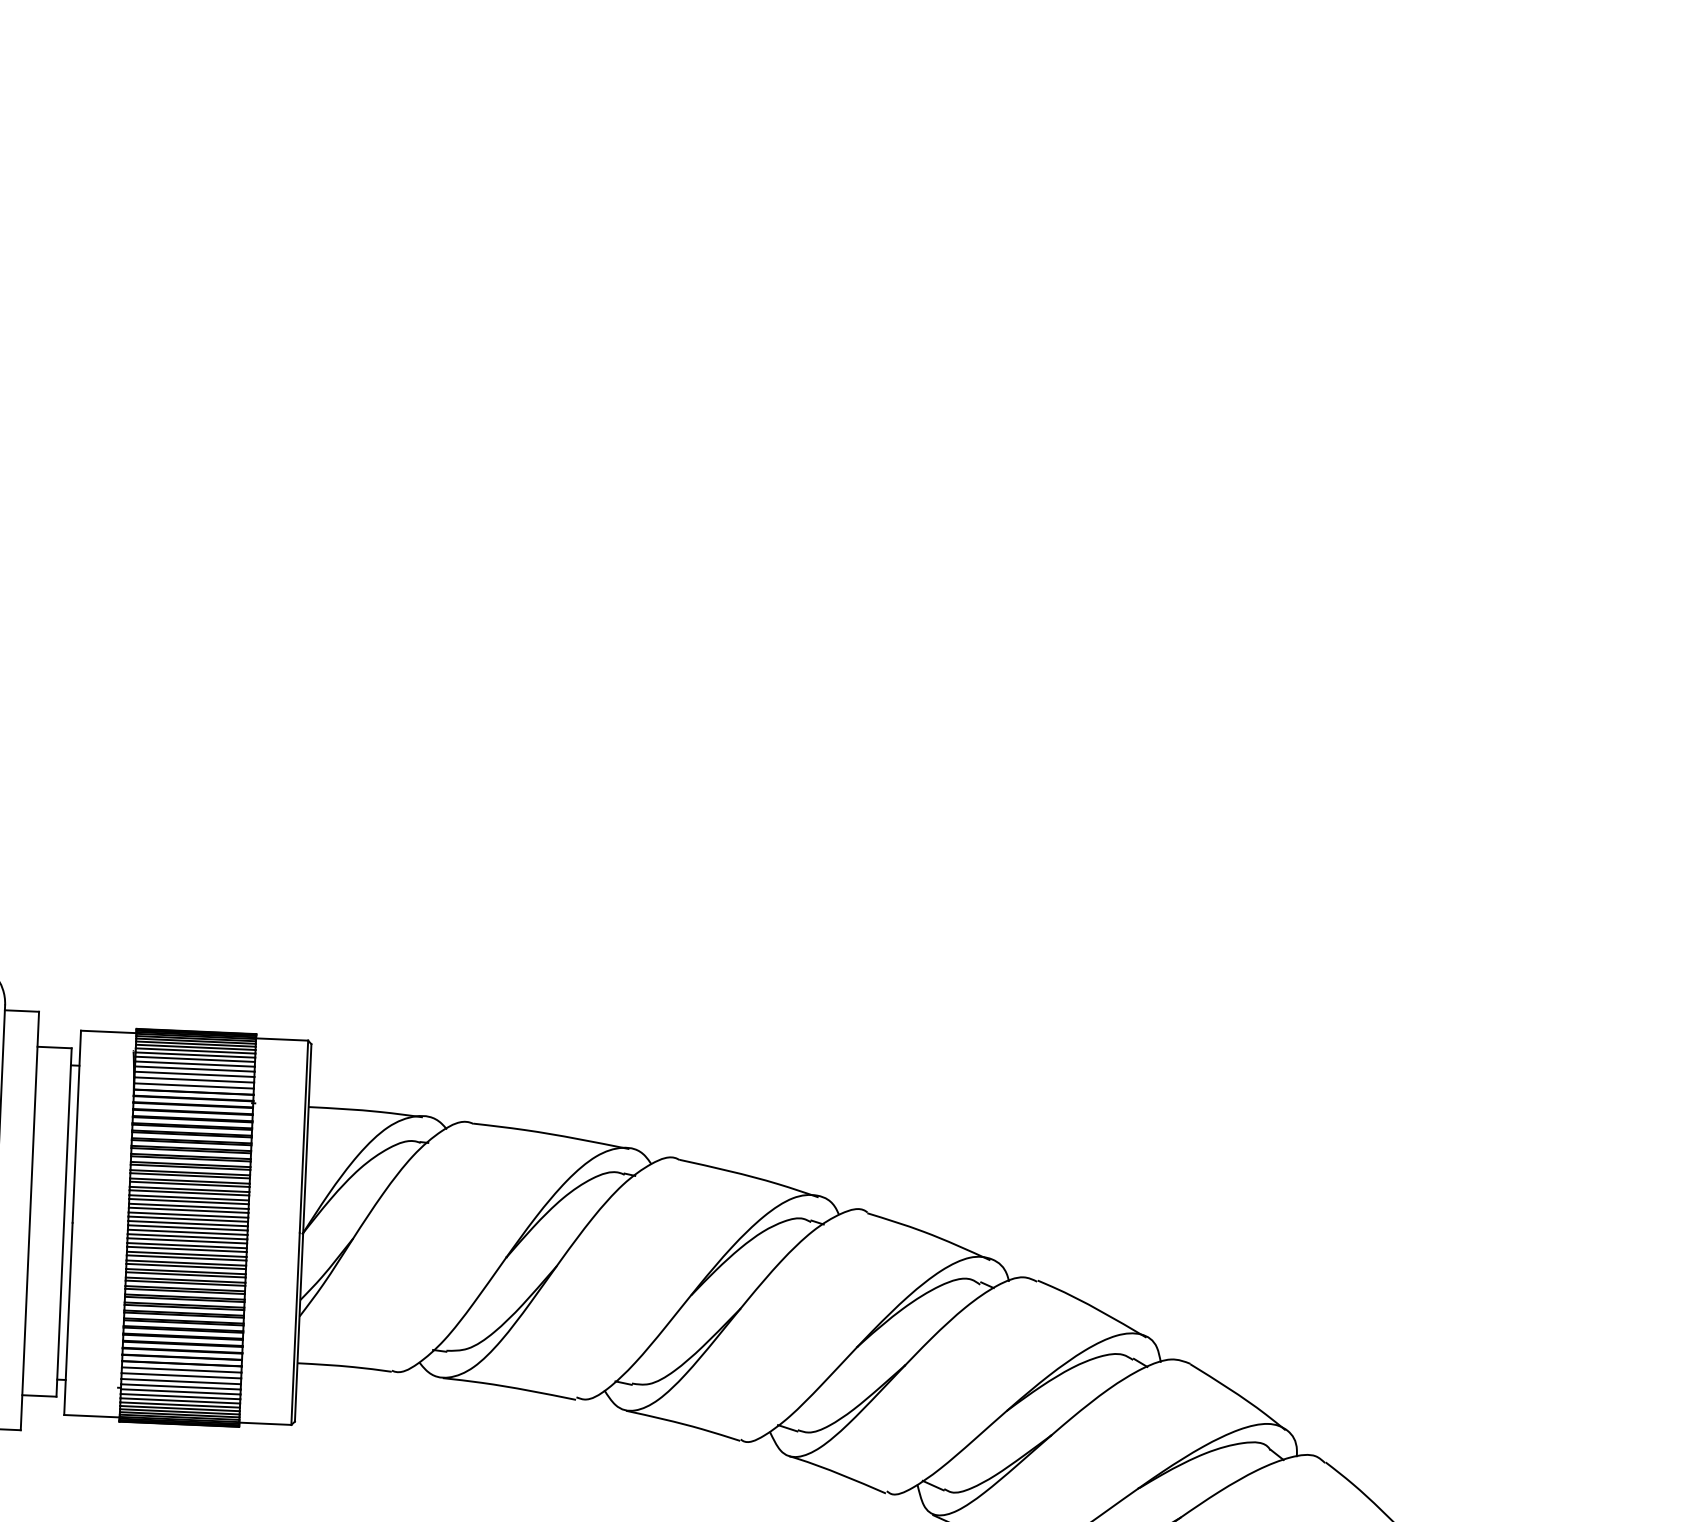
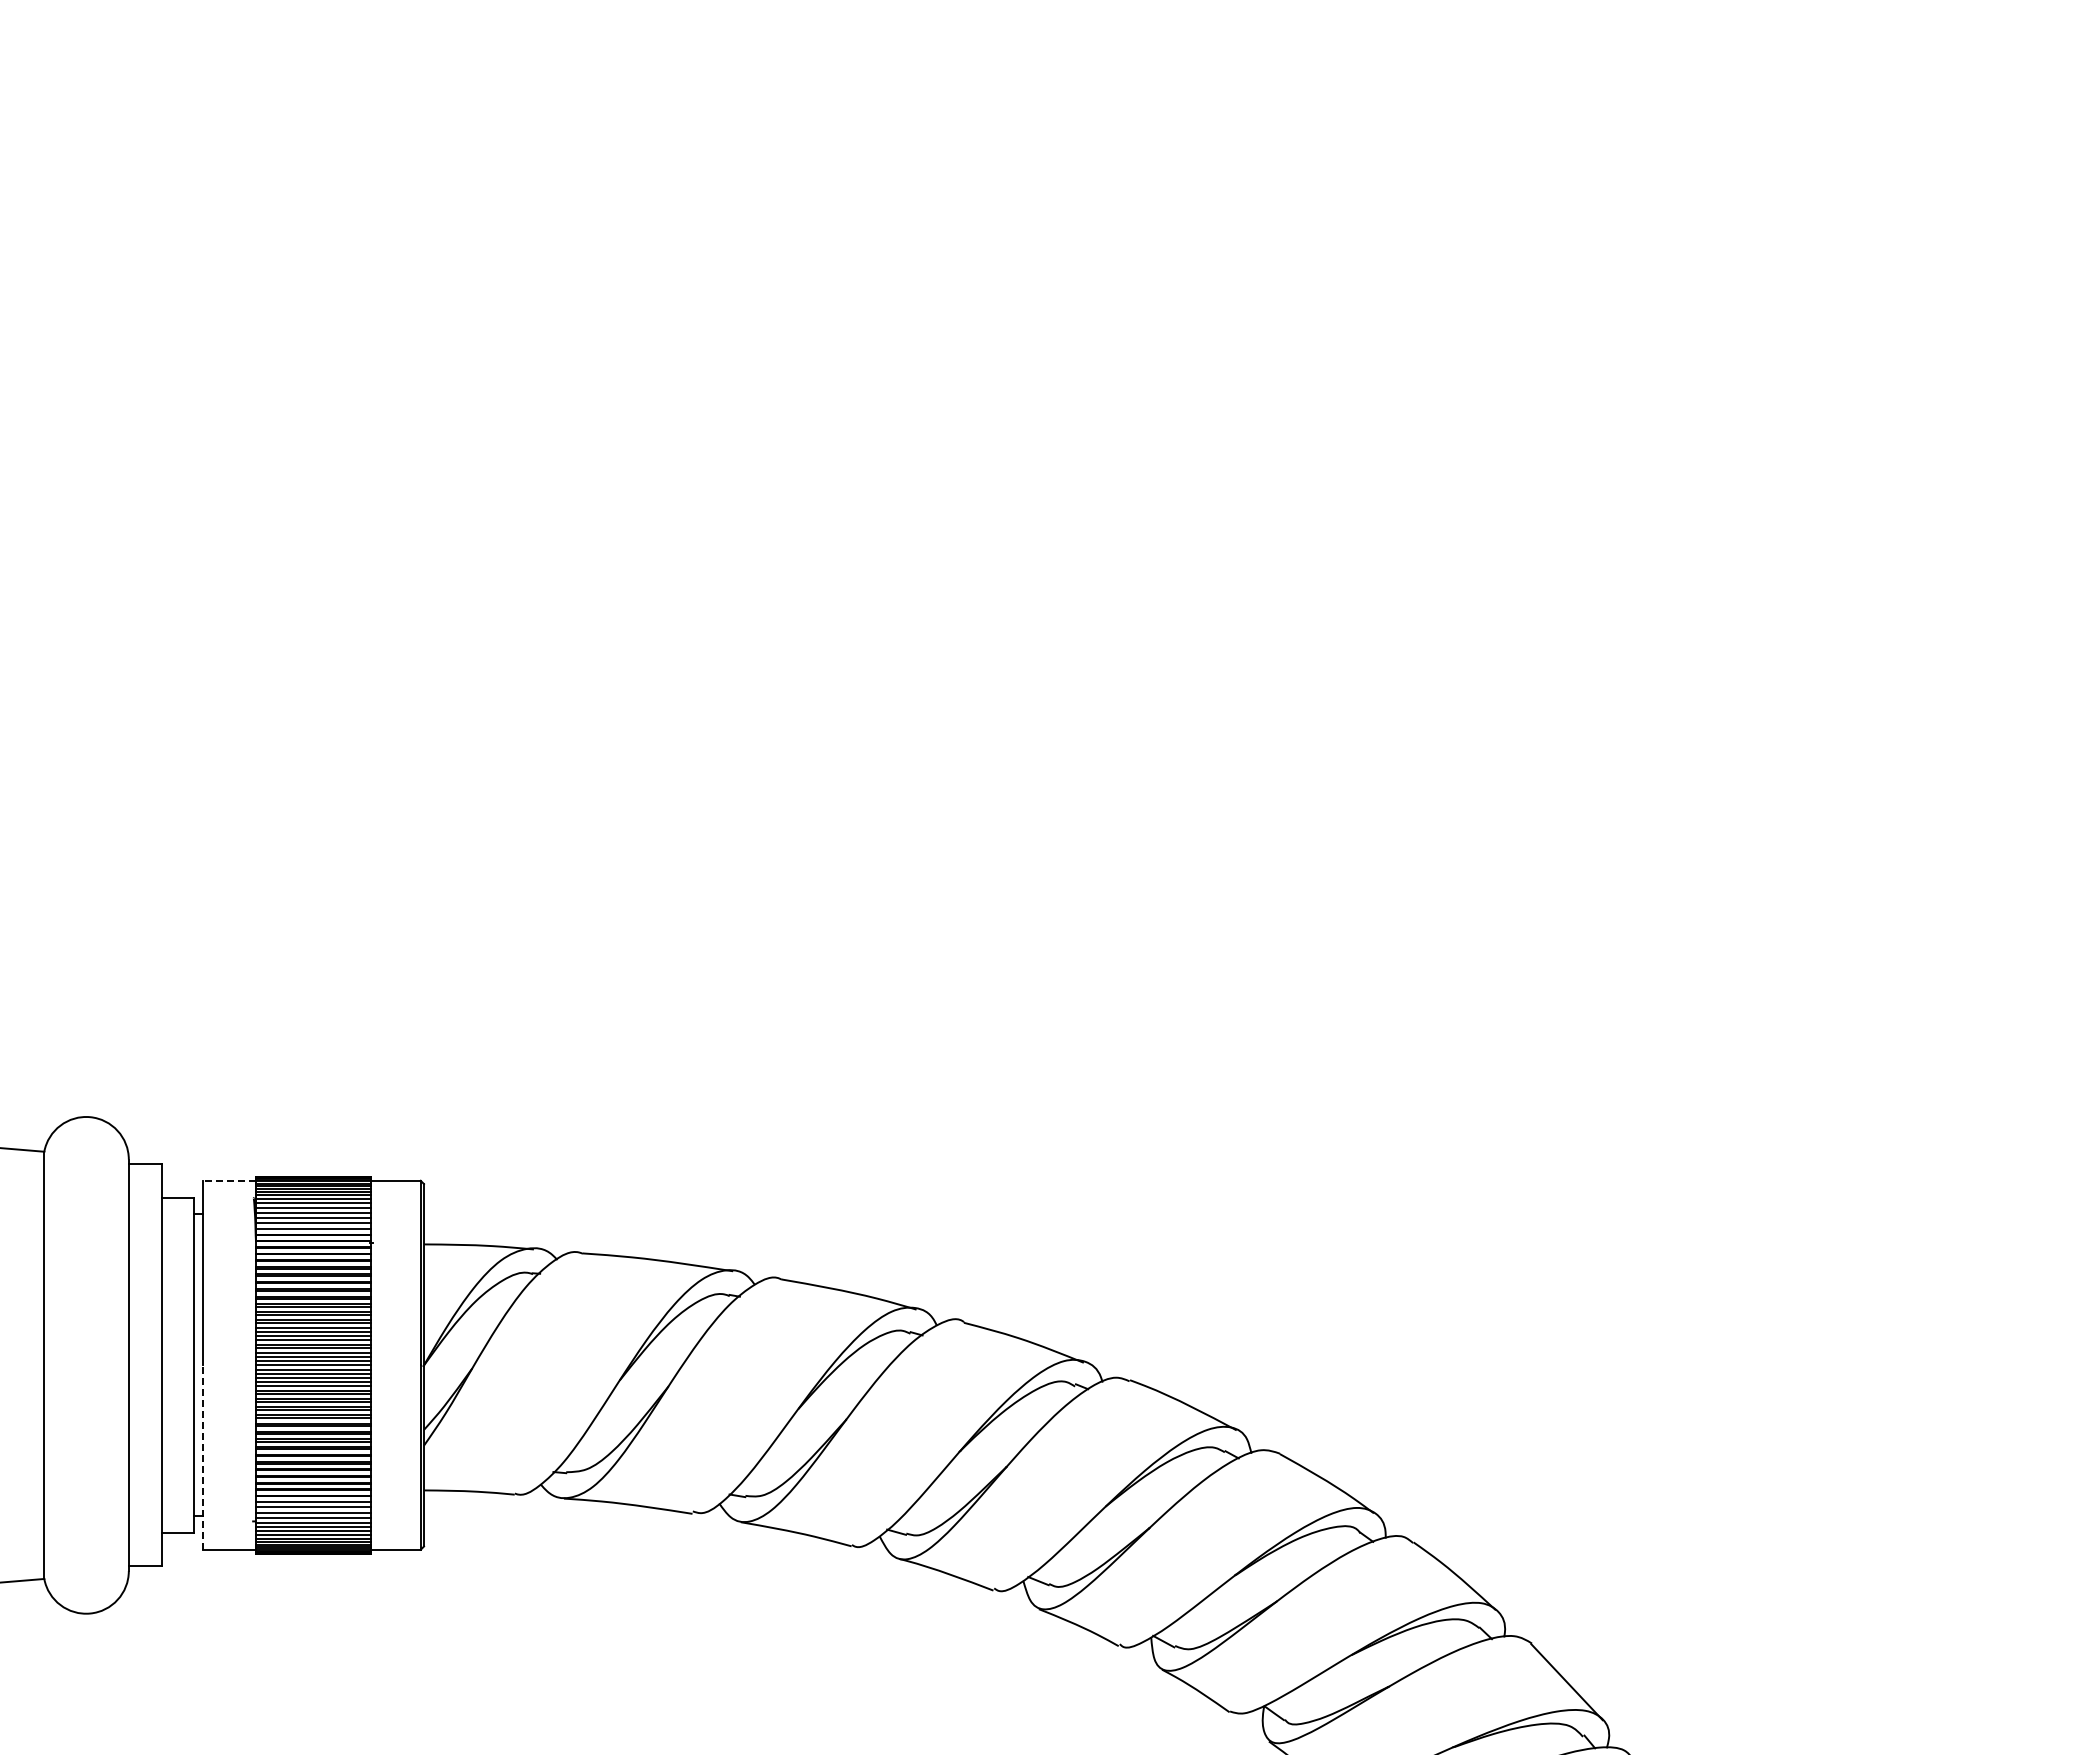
line: (108, 1031) -> (229, 1180), solid -> dashed
line: (68, 1318) -> (202, 1457), solid -> dashed

